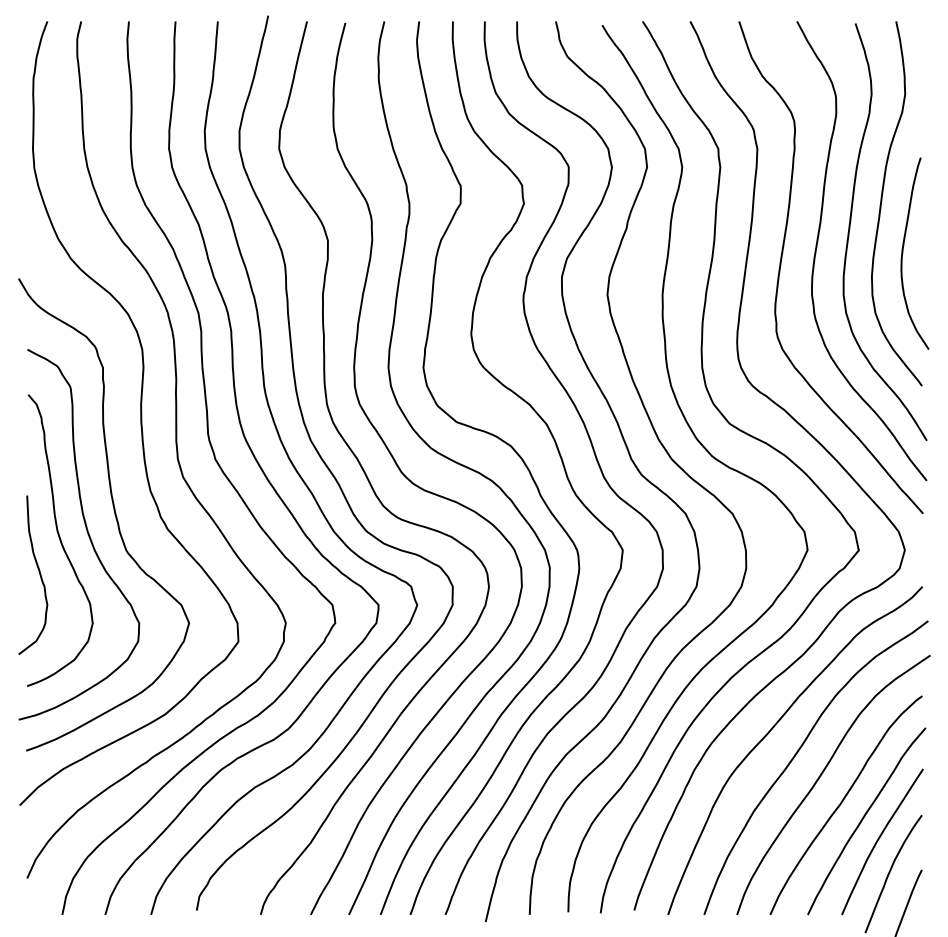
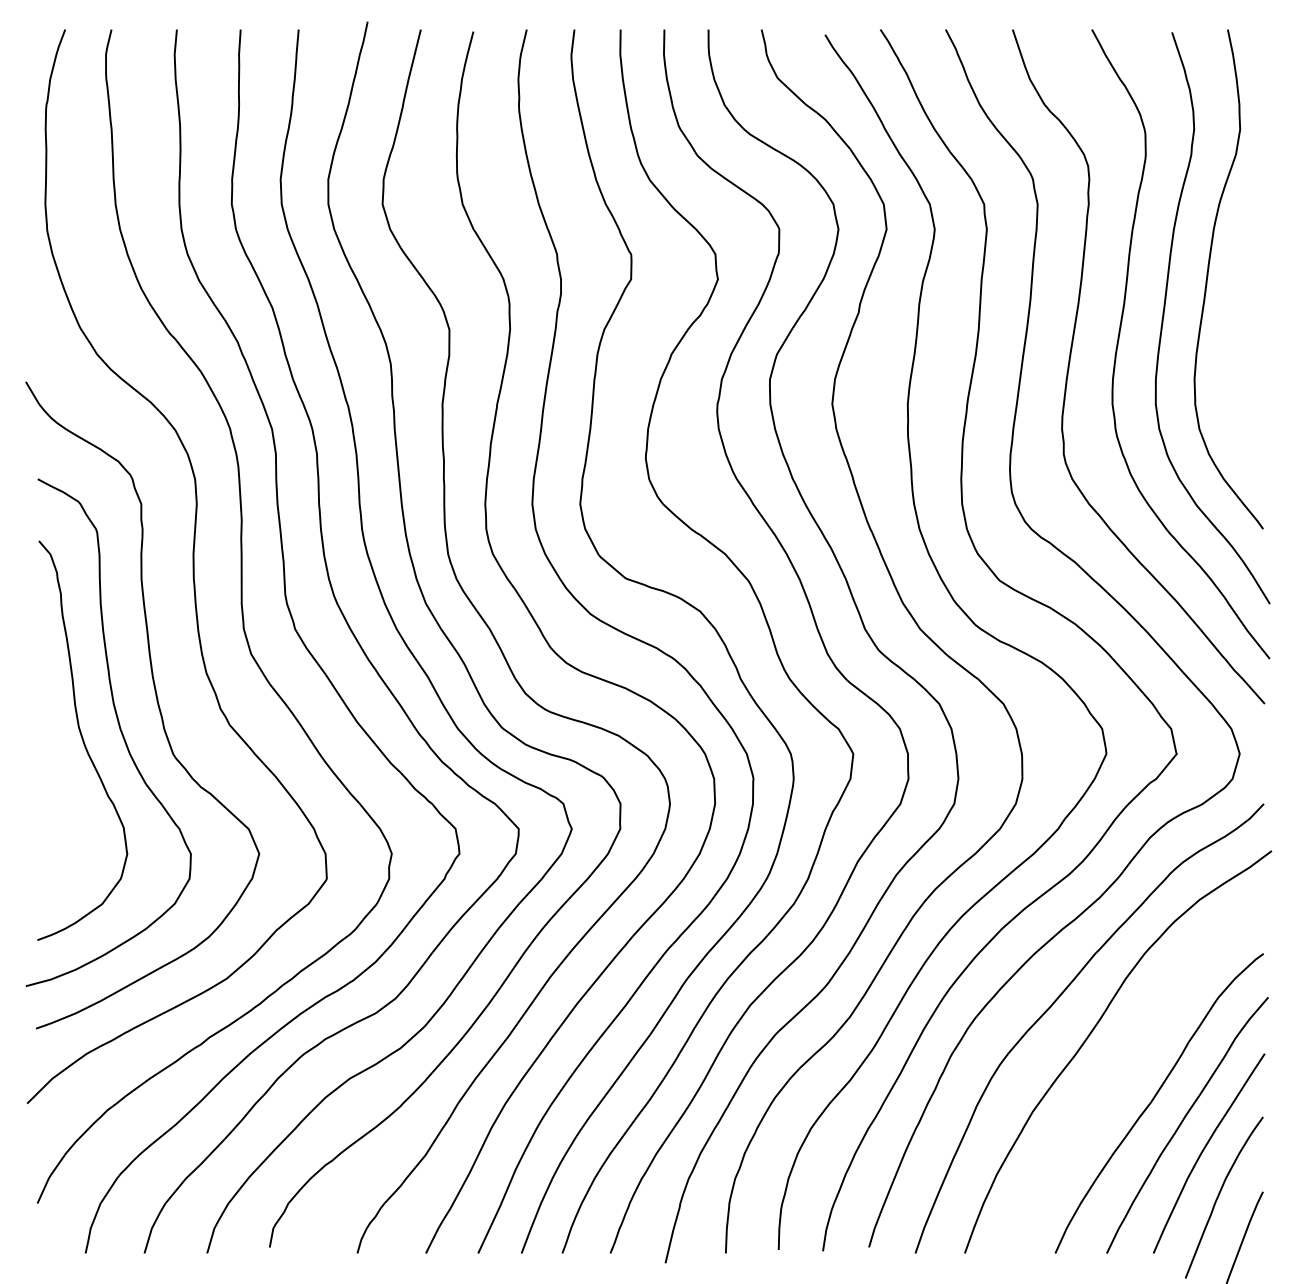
curve: (903, 253) -> (1237, 347), removed
curve: (38, 572) -> (52, 784), removed
curve: (821, 776) -> (1125, 1063), removed

